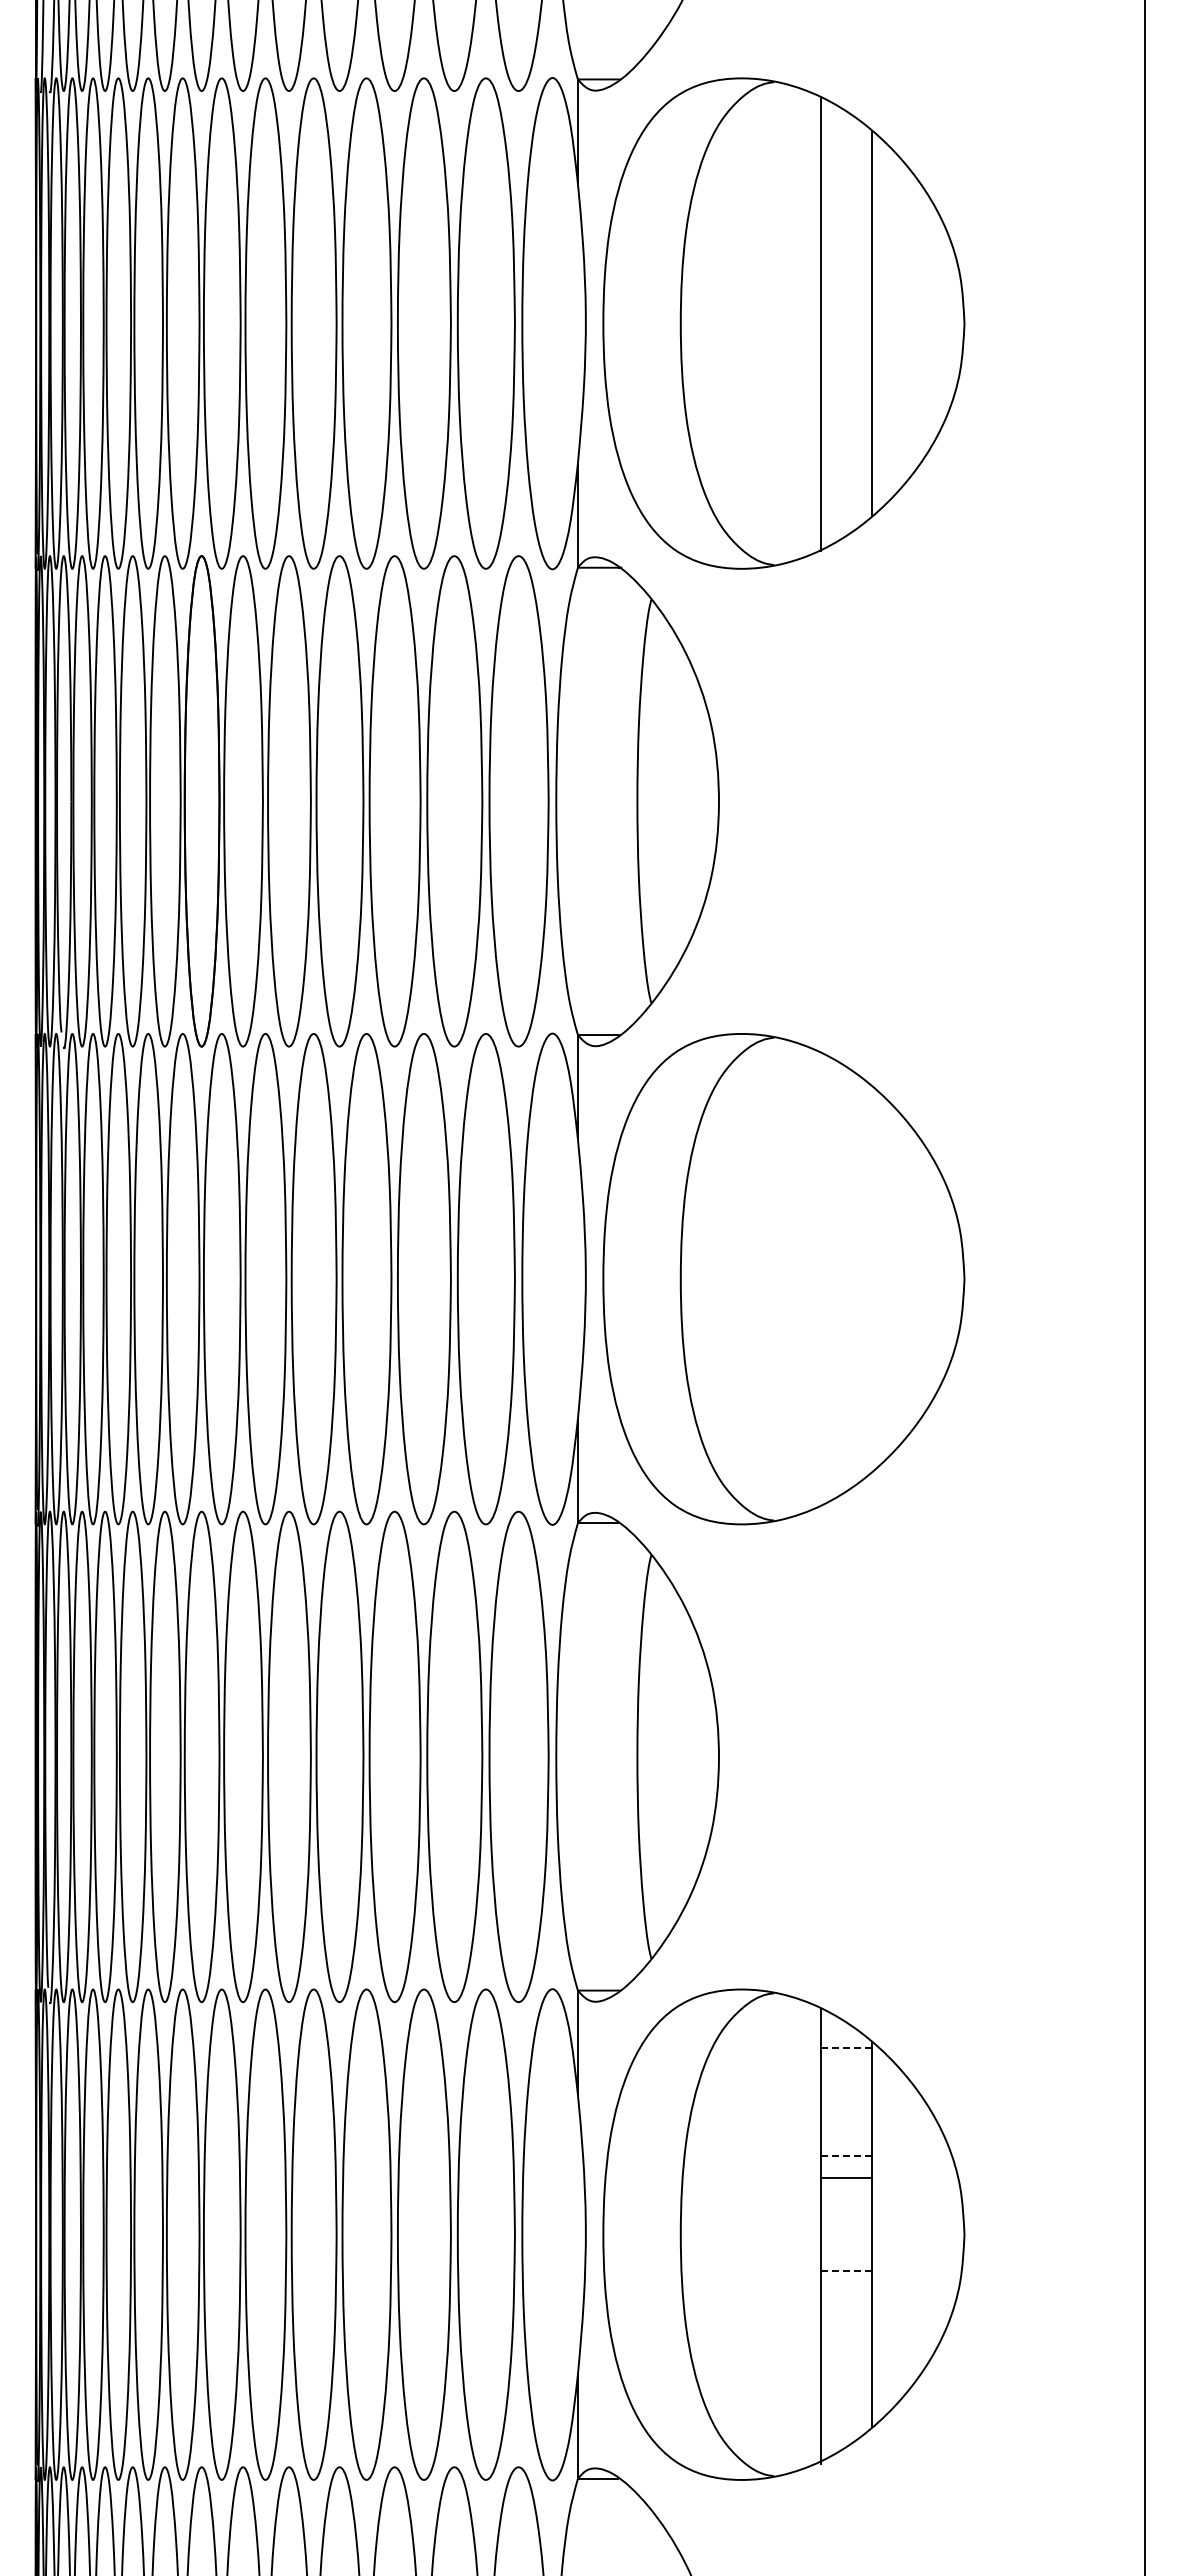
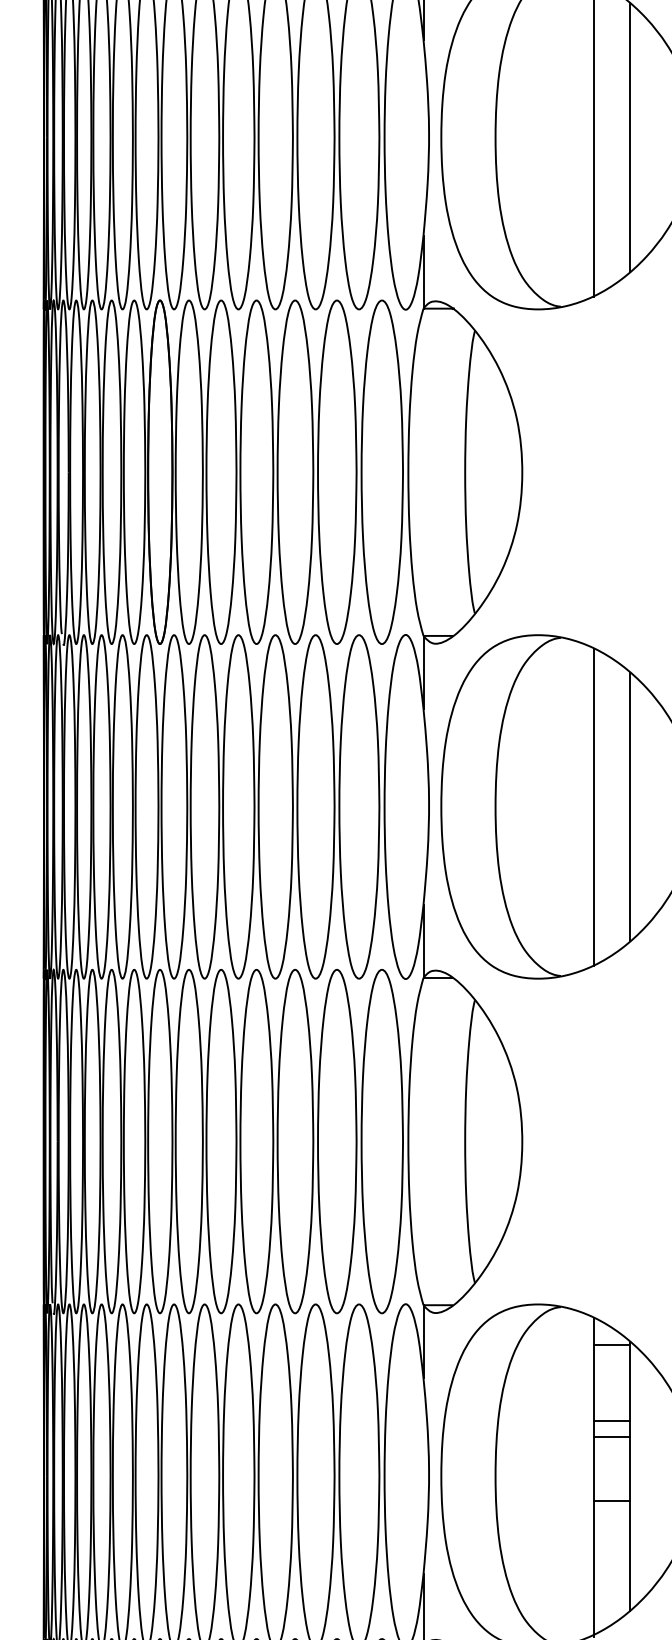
line: (872, 1279) -> (629, 807), added
line: (820, 1280) -> (593, 807), added
line: (846, 2047) -> (611, 1345), dashed -> solid
line: (846, 2156) -> (611, 1421), dashed -> solid
line: (846, 2270) -> (611, 1501), dashed -> solid

